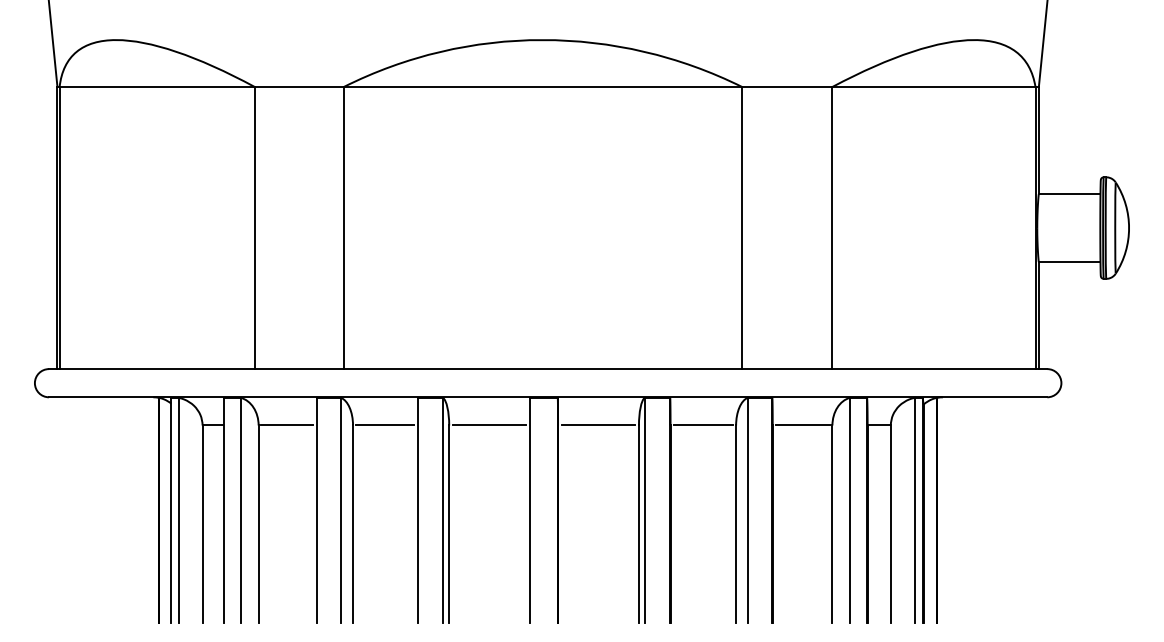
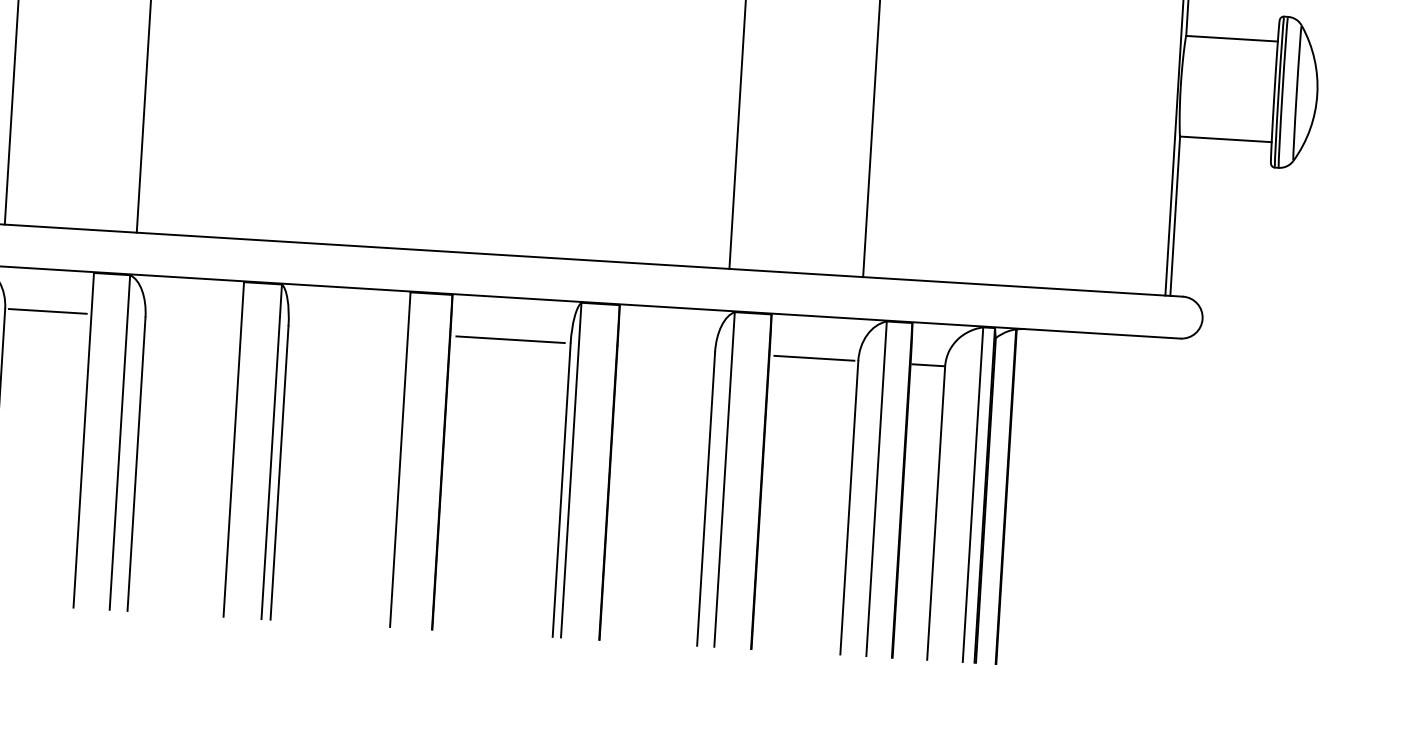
line: (385, 425) -> (193, 320), removed
line: (489, 425) -> (348, 329), removed
line: (702, 425) -> (665, 349), removed

